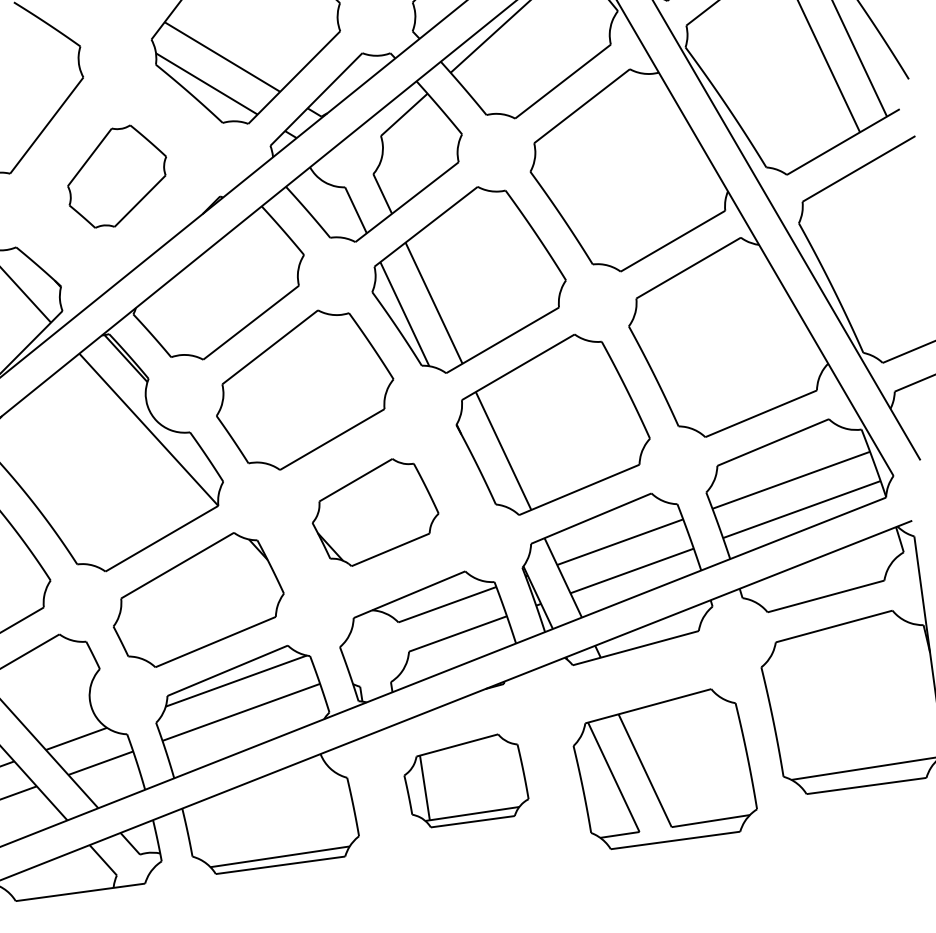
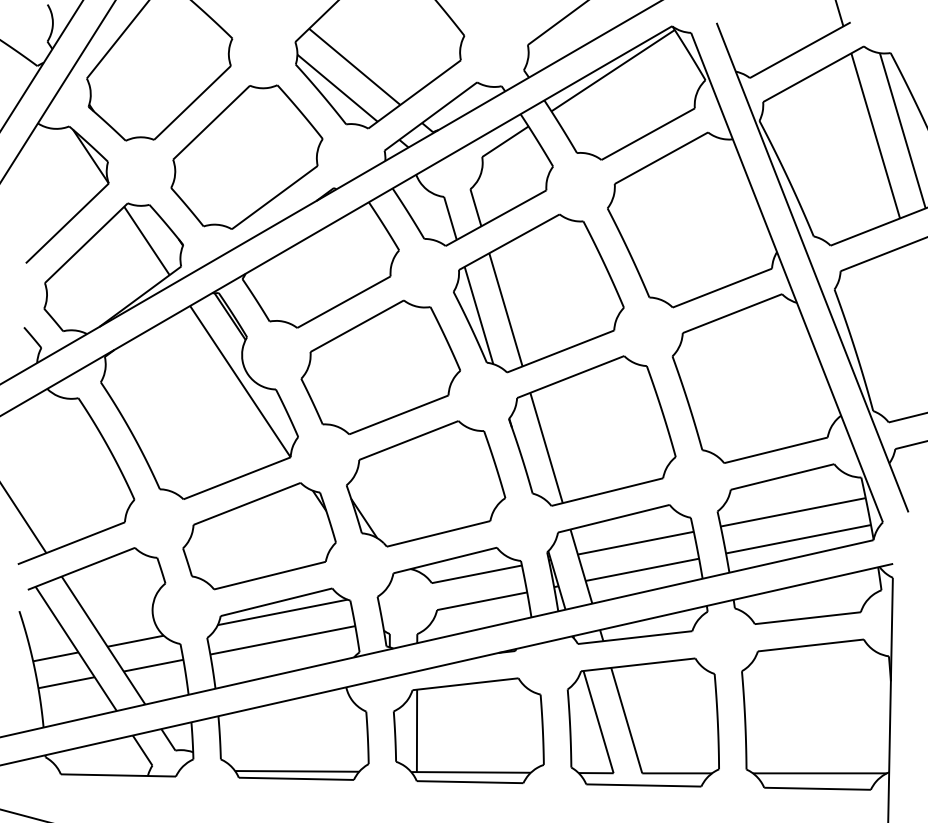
part: (116, 176) -> (246, 156), size x1.67
part: (374, 511) -> (425, 483), size x1.43
part: (663, 770) -> (642, 722), moved
part: (465, 781) -> (468, 730), size x1.43

